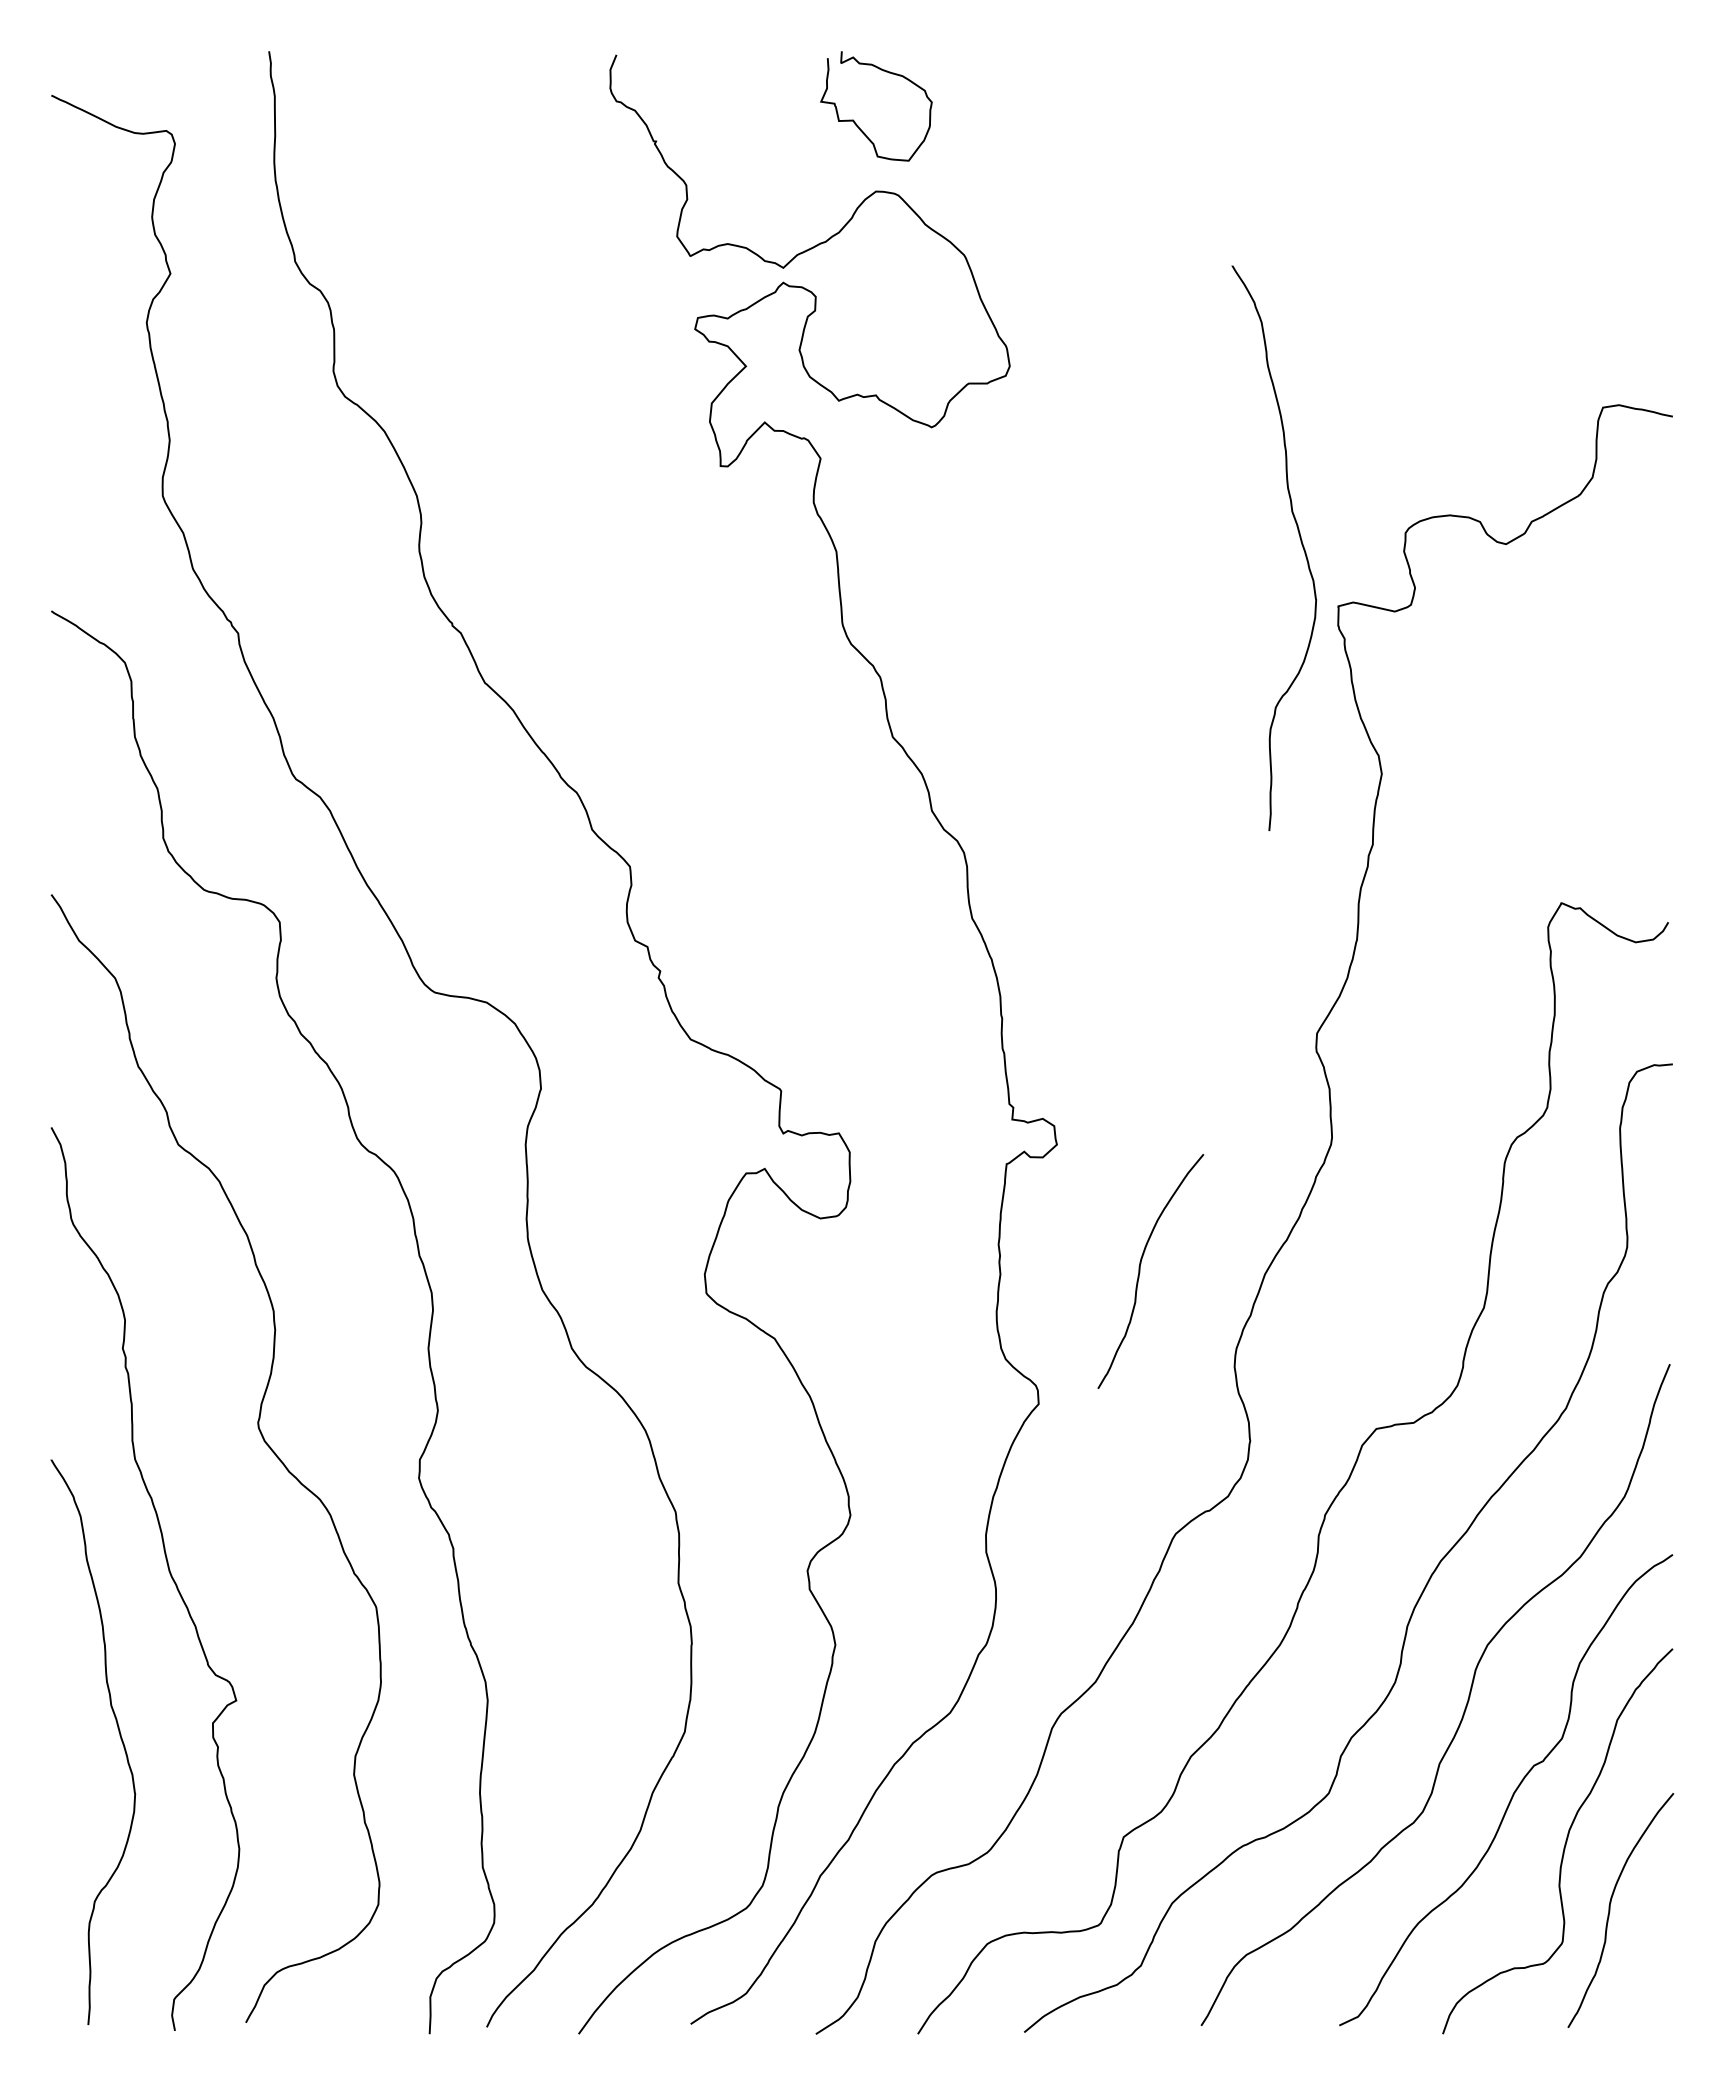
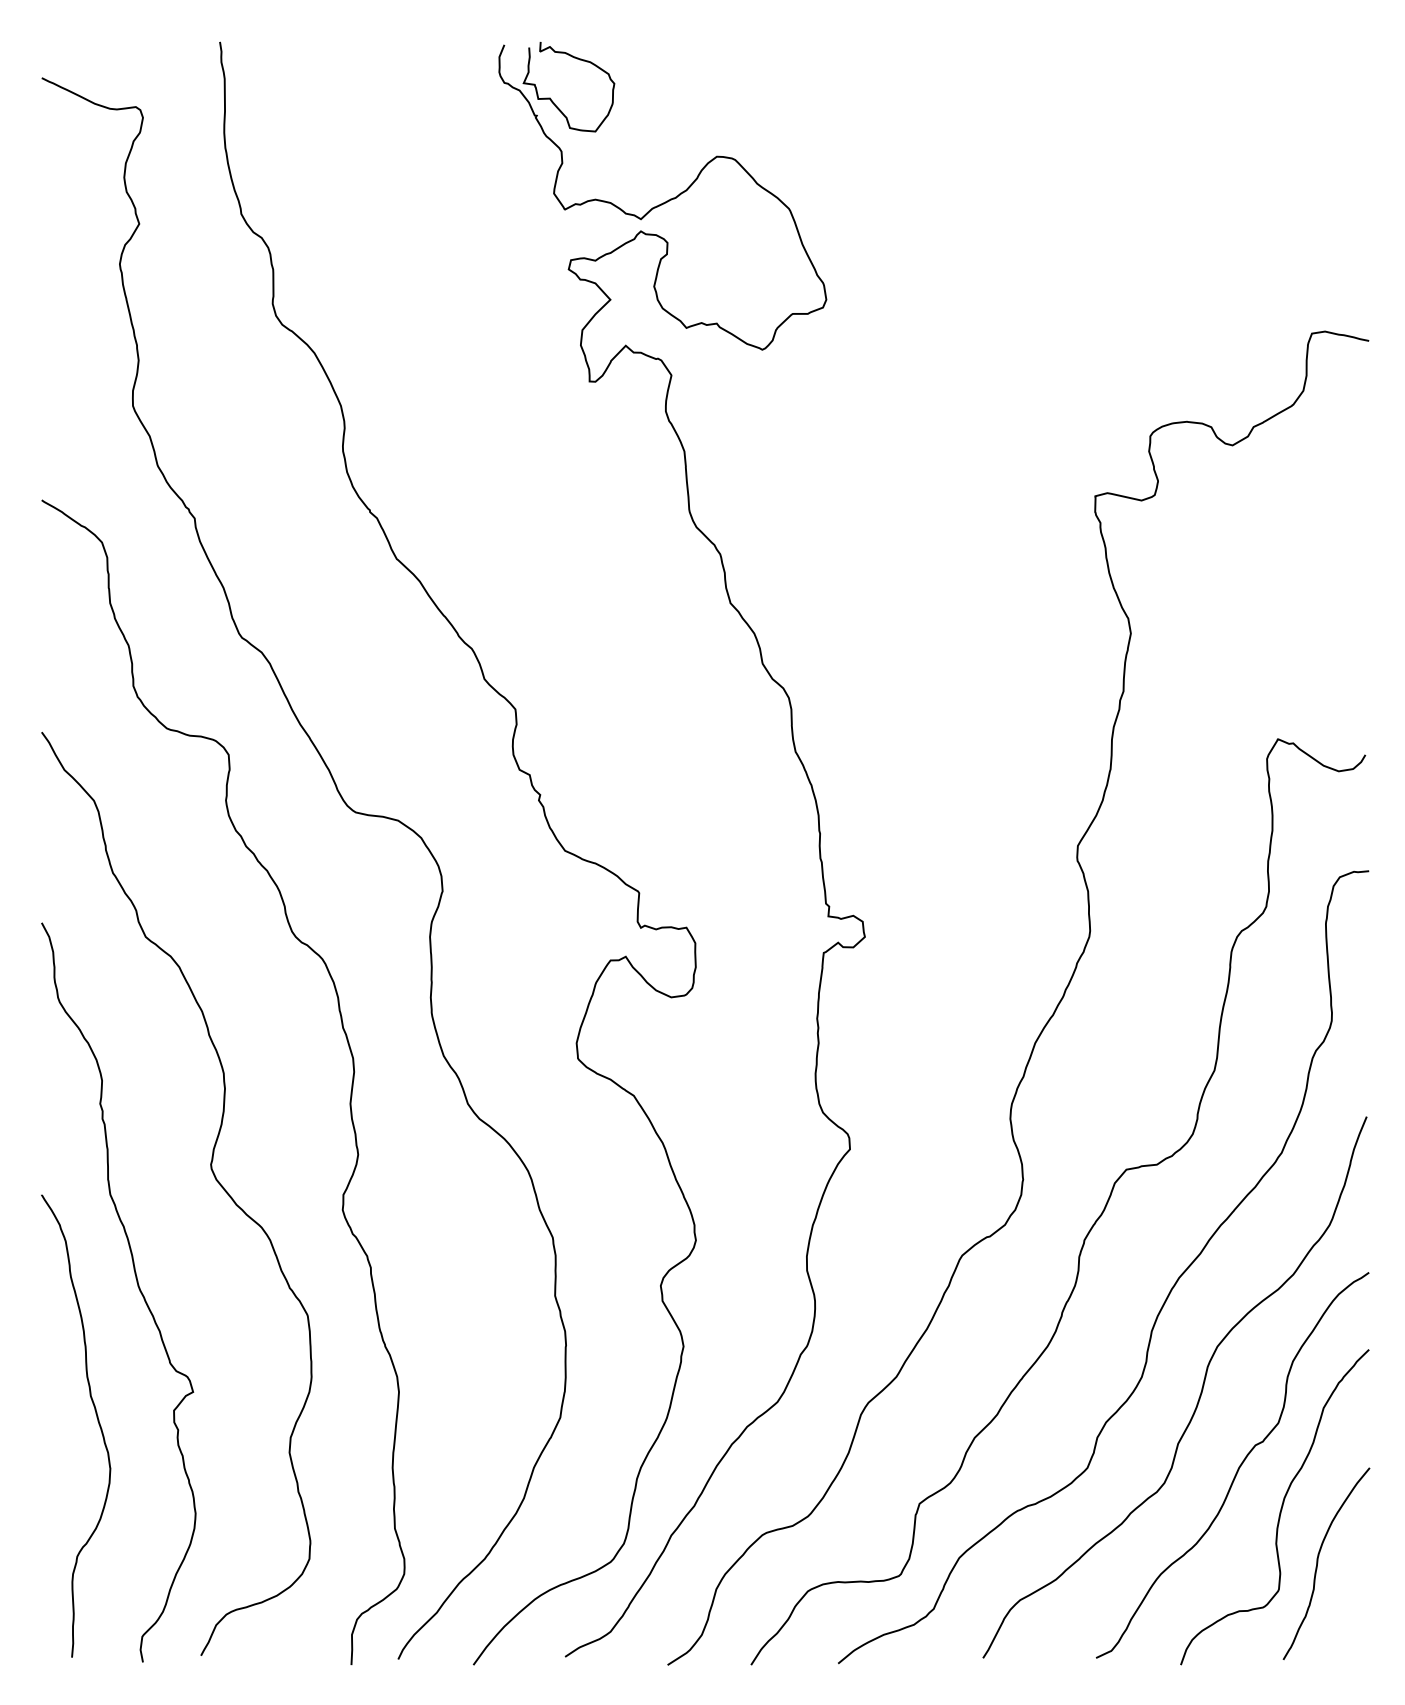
curve: (854, 120) -> (551, 98), moved
curve: (1299, 538) -> (1063, 440), removed
curve: (1140, 1271) -> (933, 1040), removed

